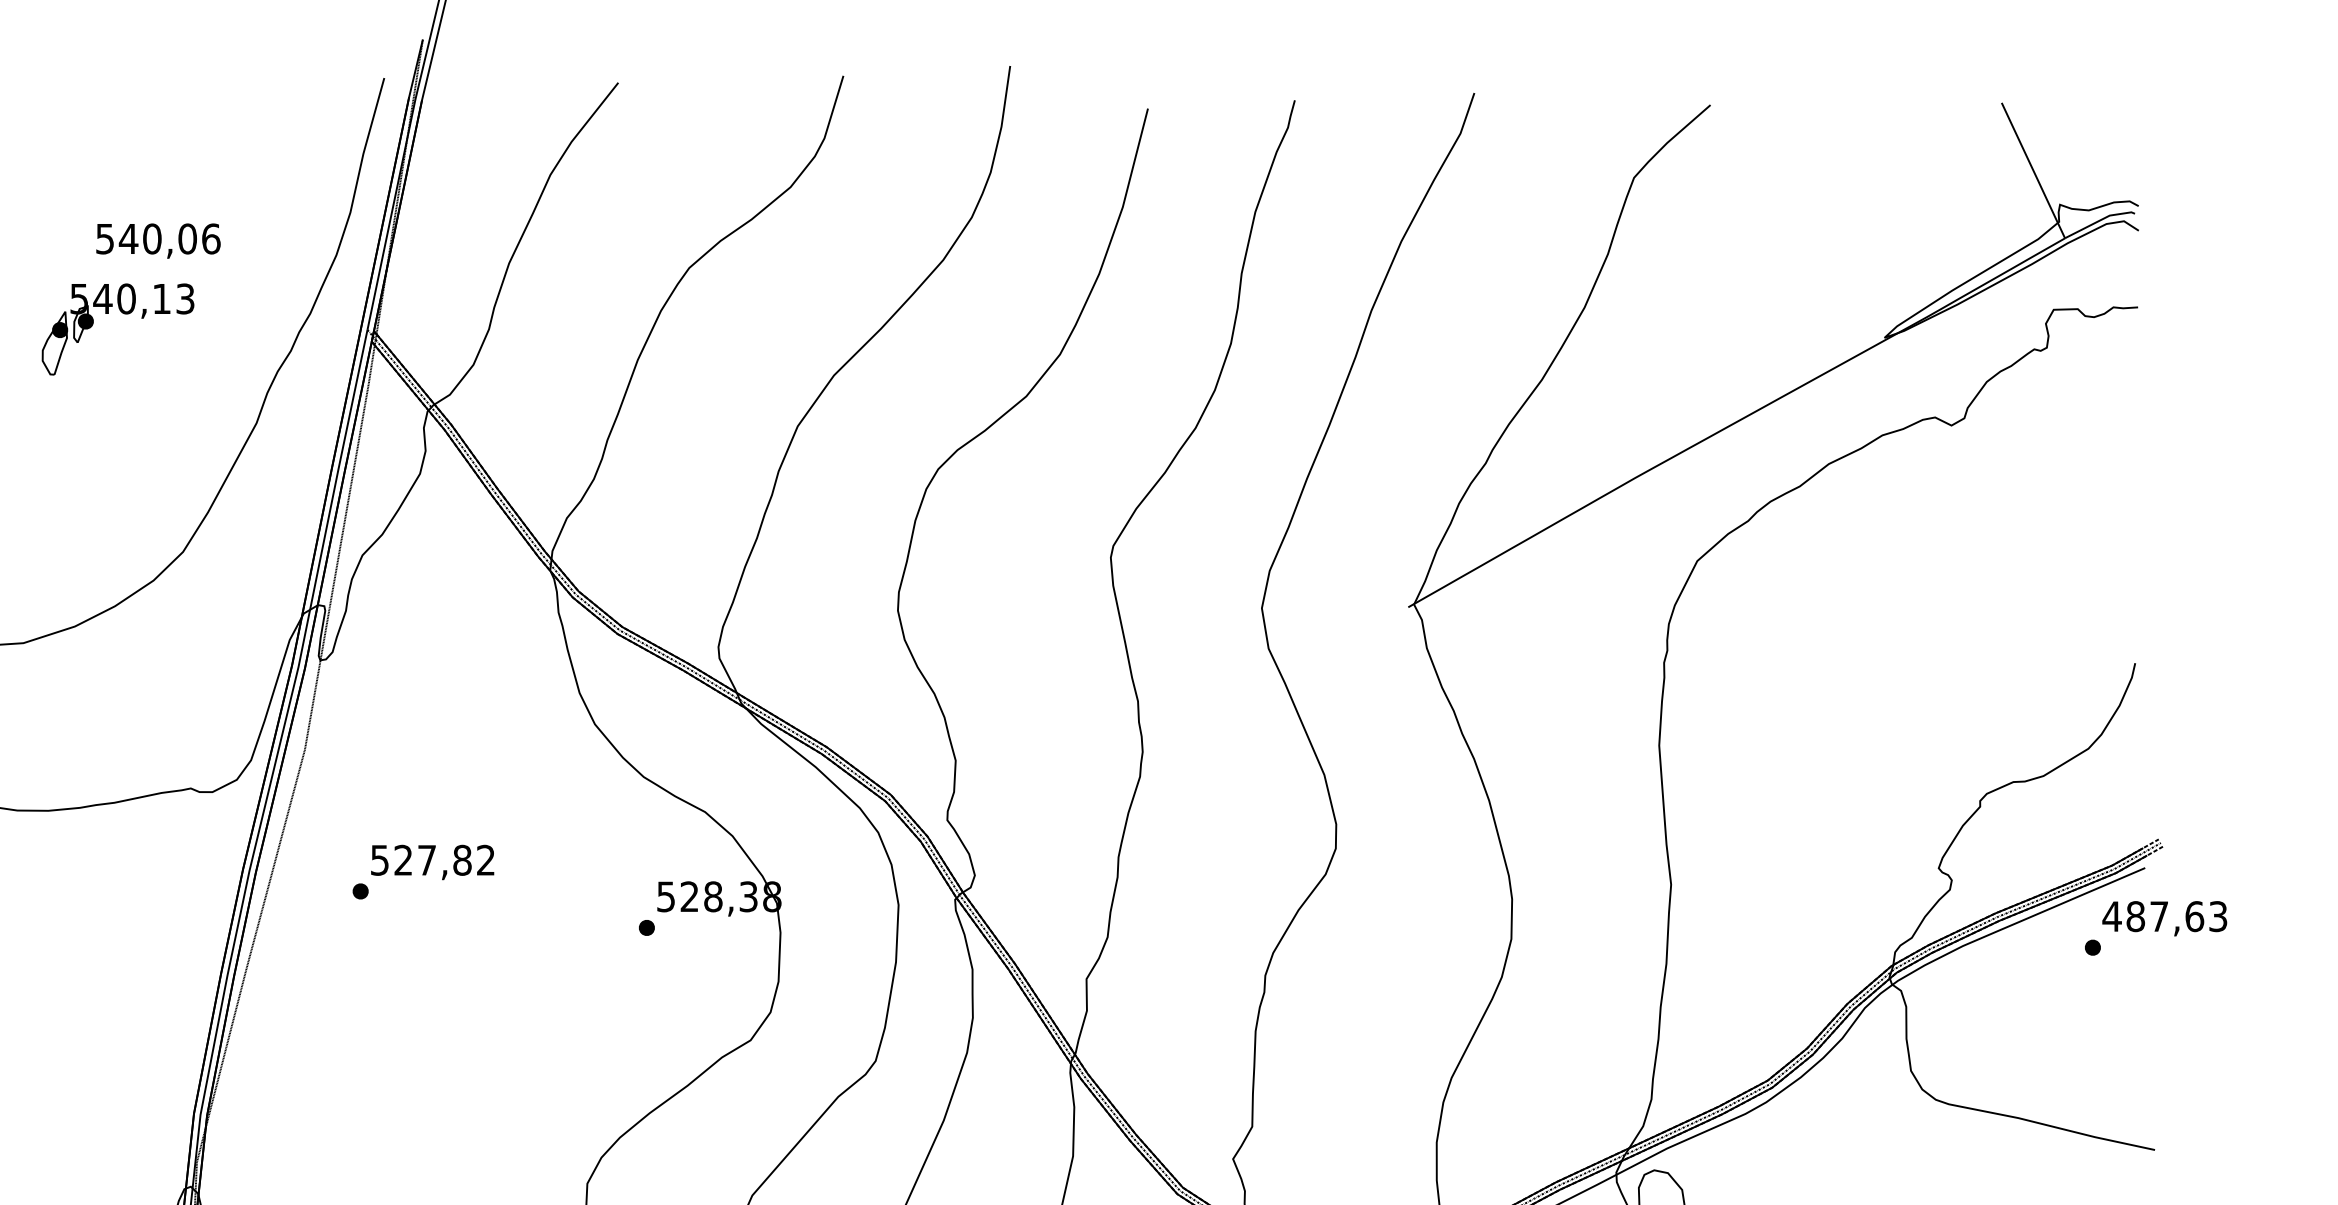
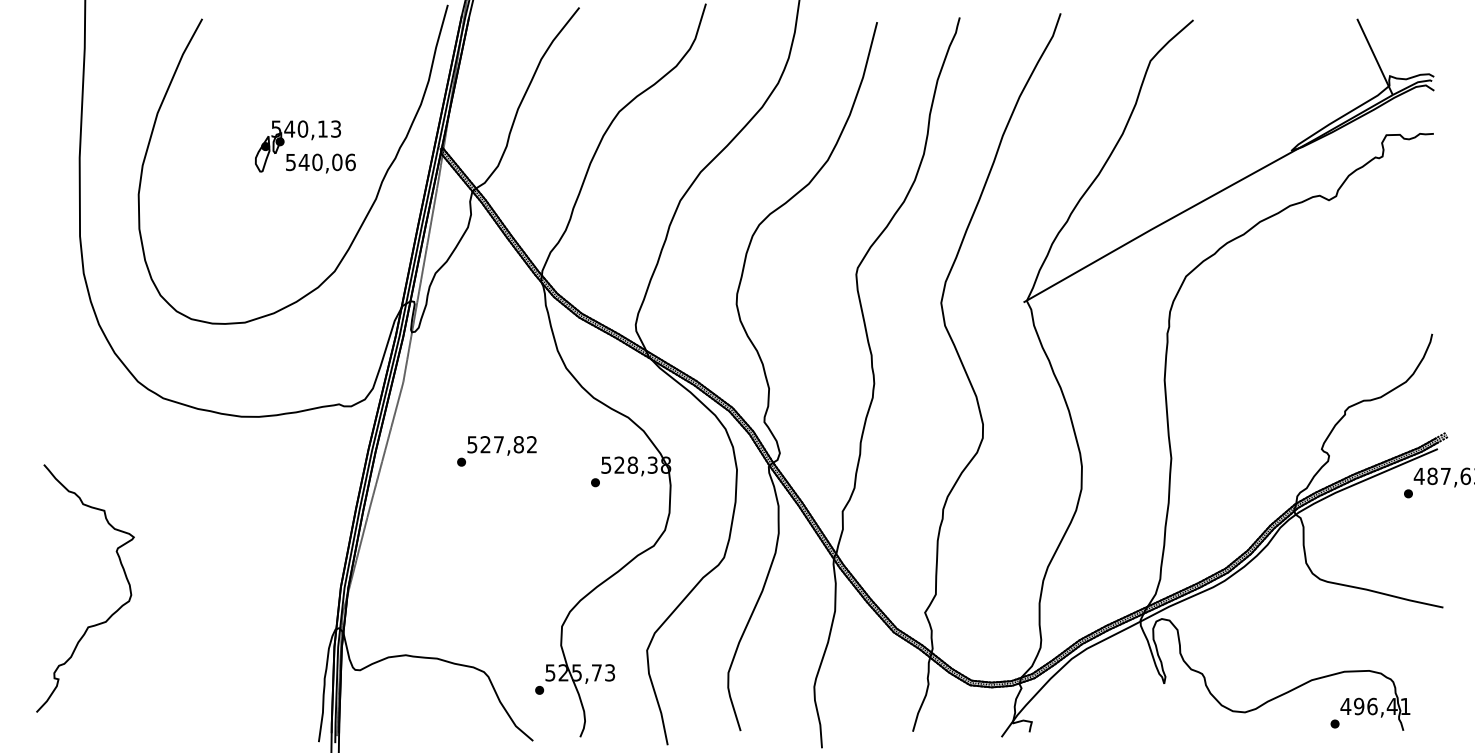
text: (157, 240) -> (320, 163), moved
text: (422, 872) -> (496, 451), moved

